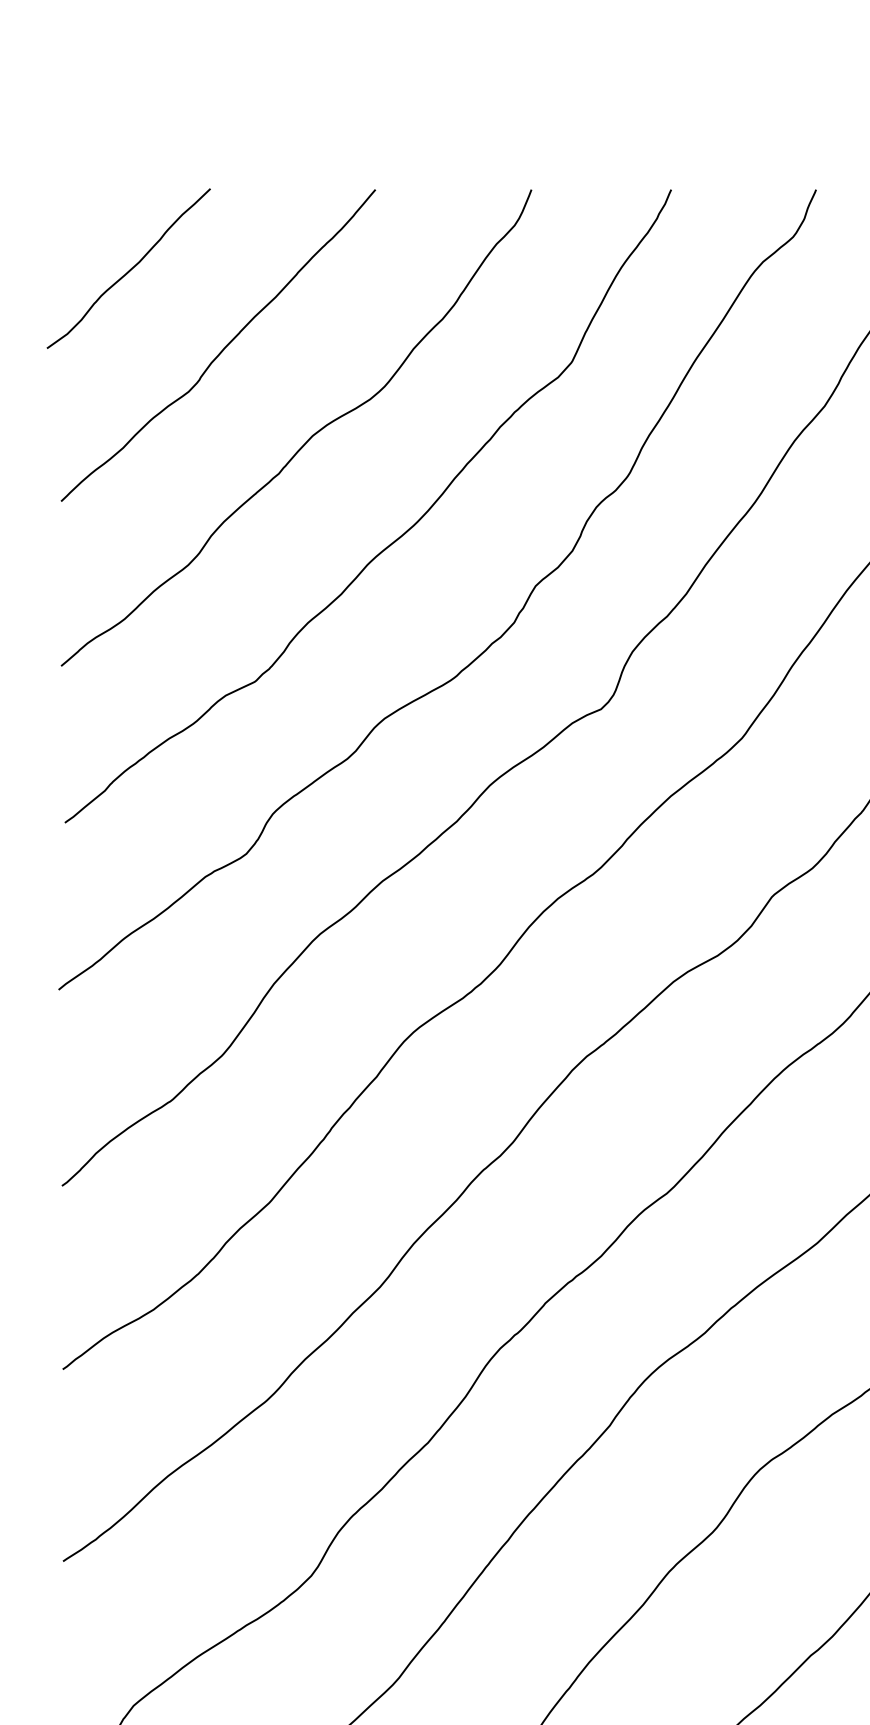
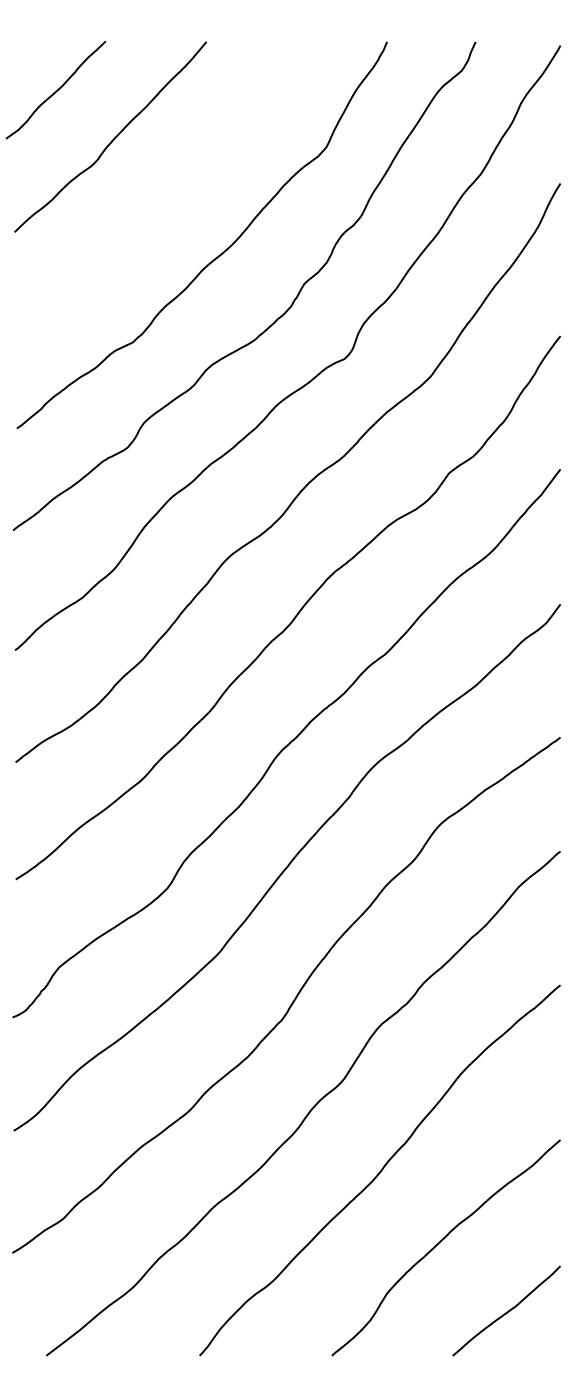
curve: (308, 437) -> (165, 193), removed

